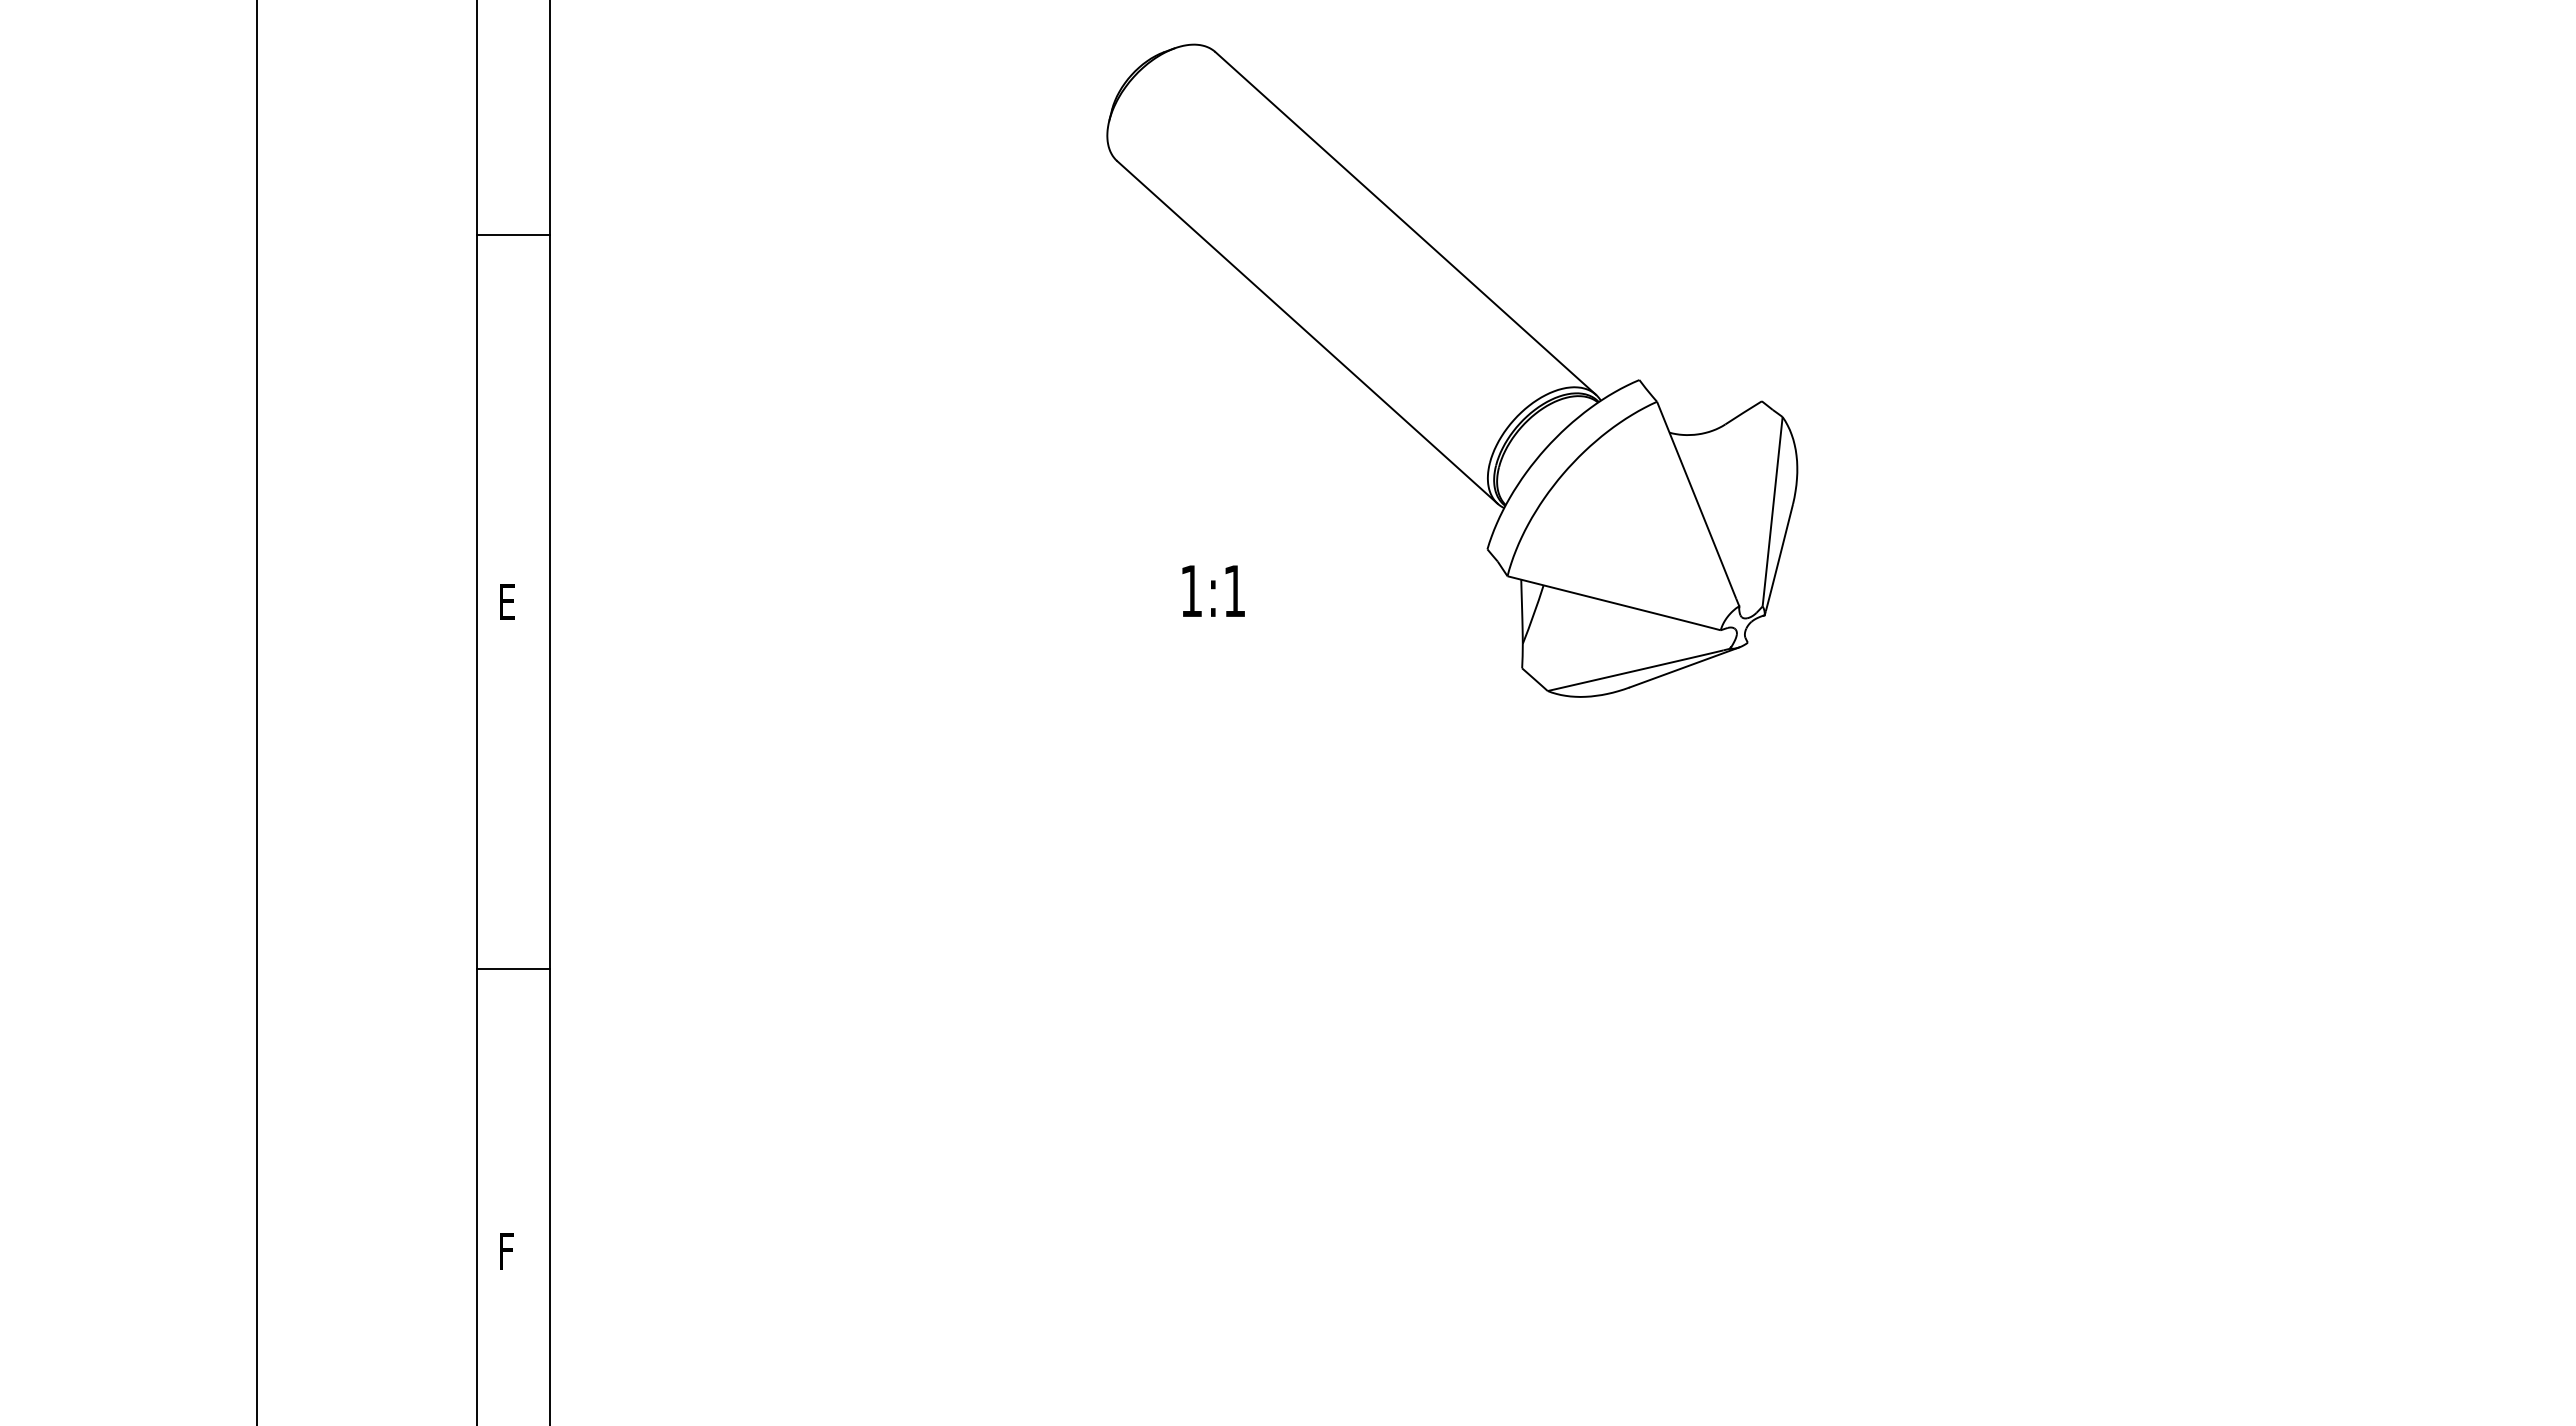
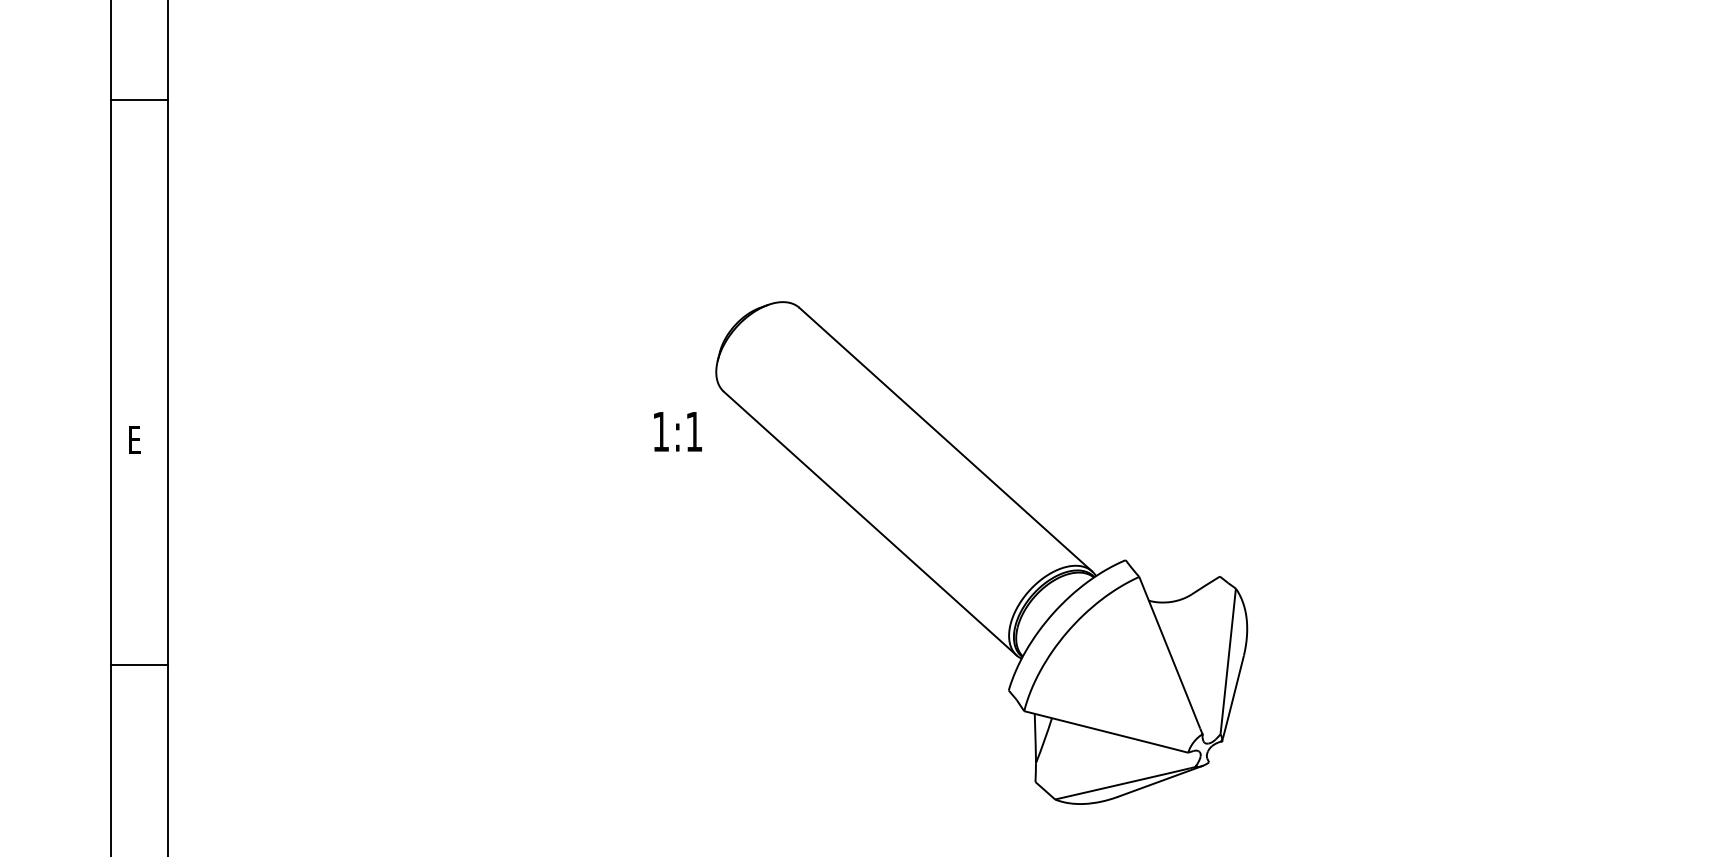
line: (513, 235) -> (139, 100), moved
part: (1452, 370) -> (981, 552), moved
line: (513, 969) -> (139, 665), moved

